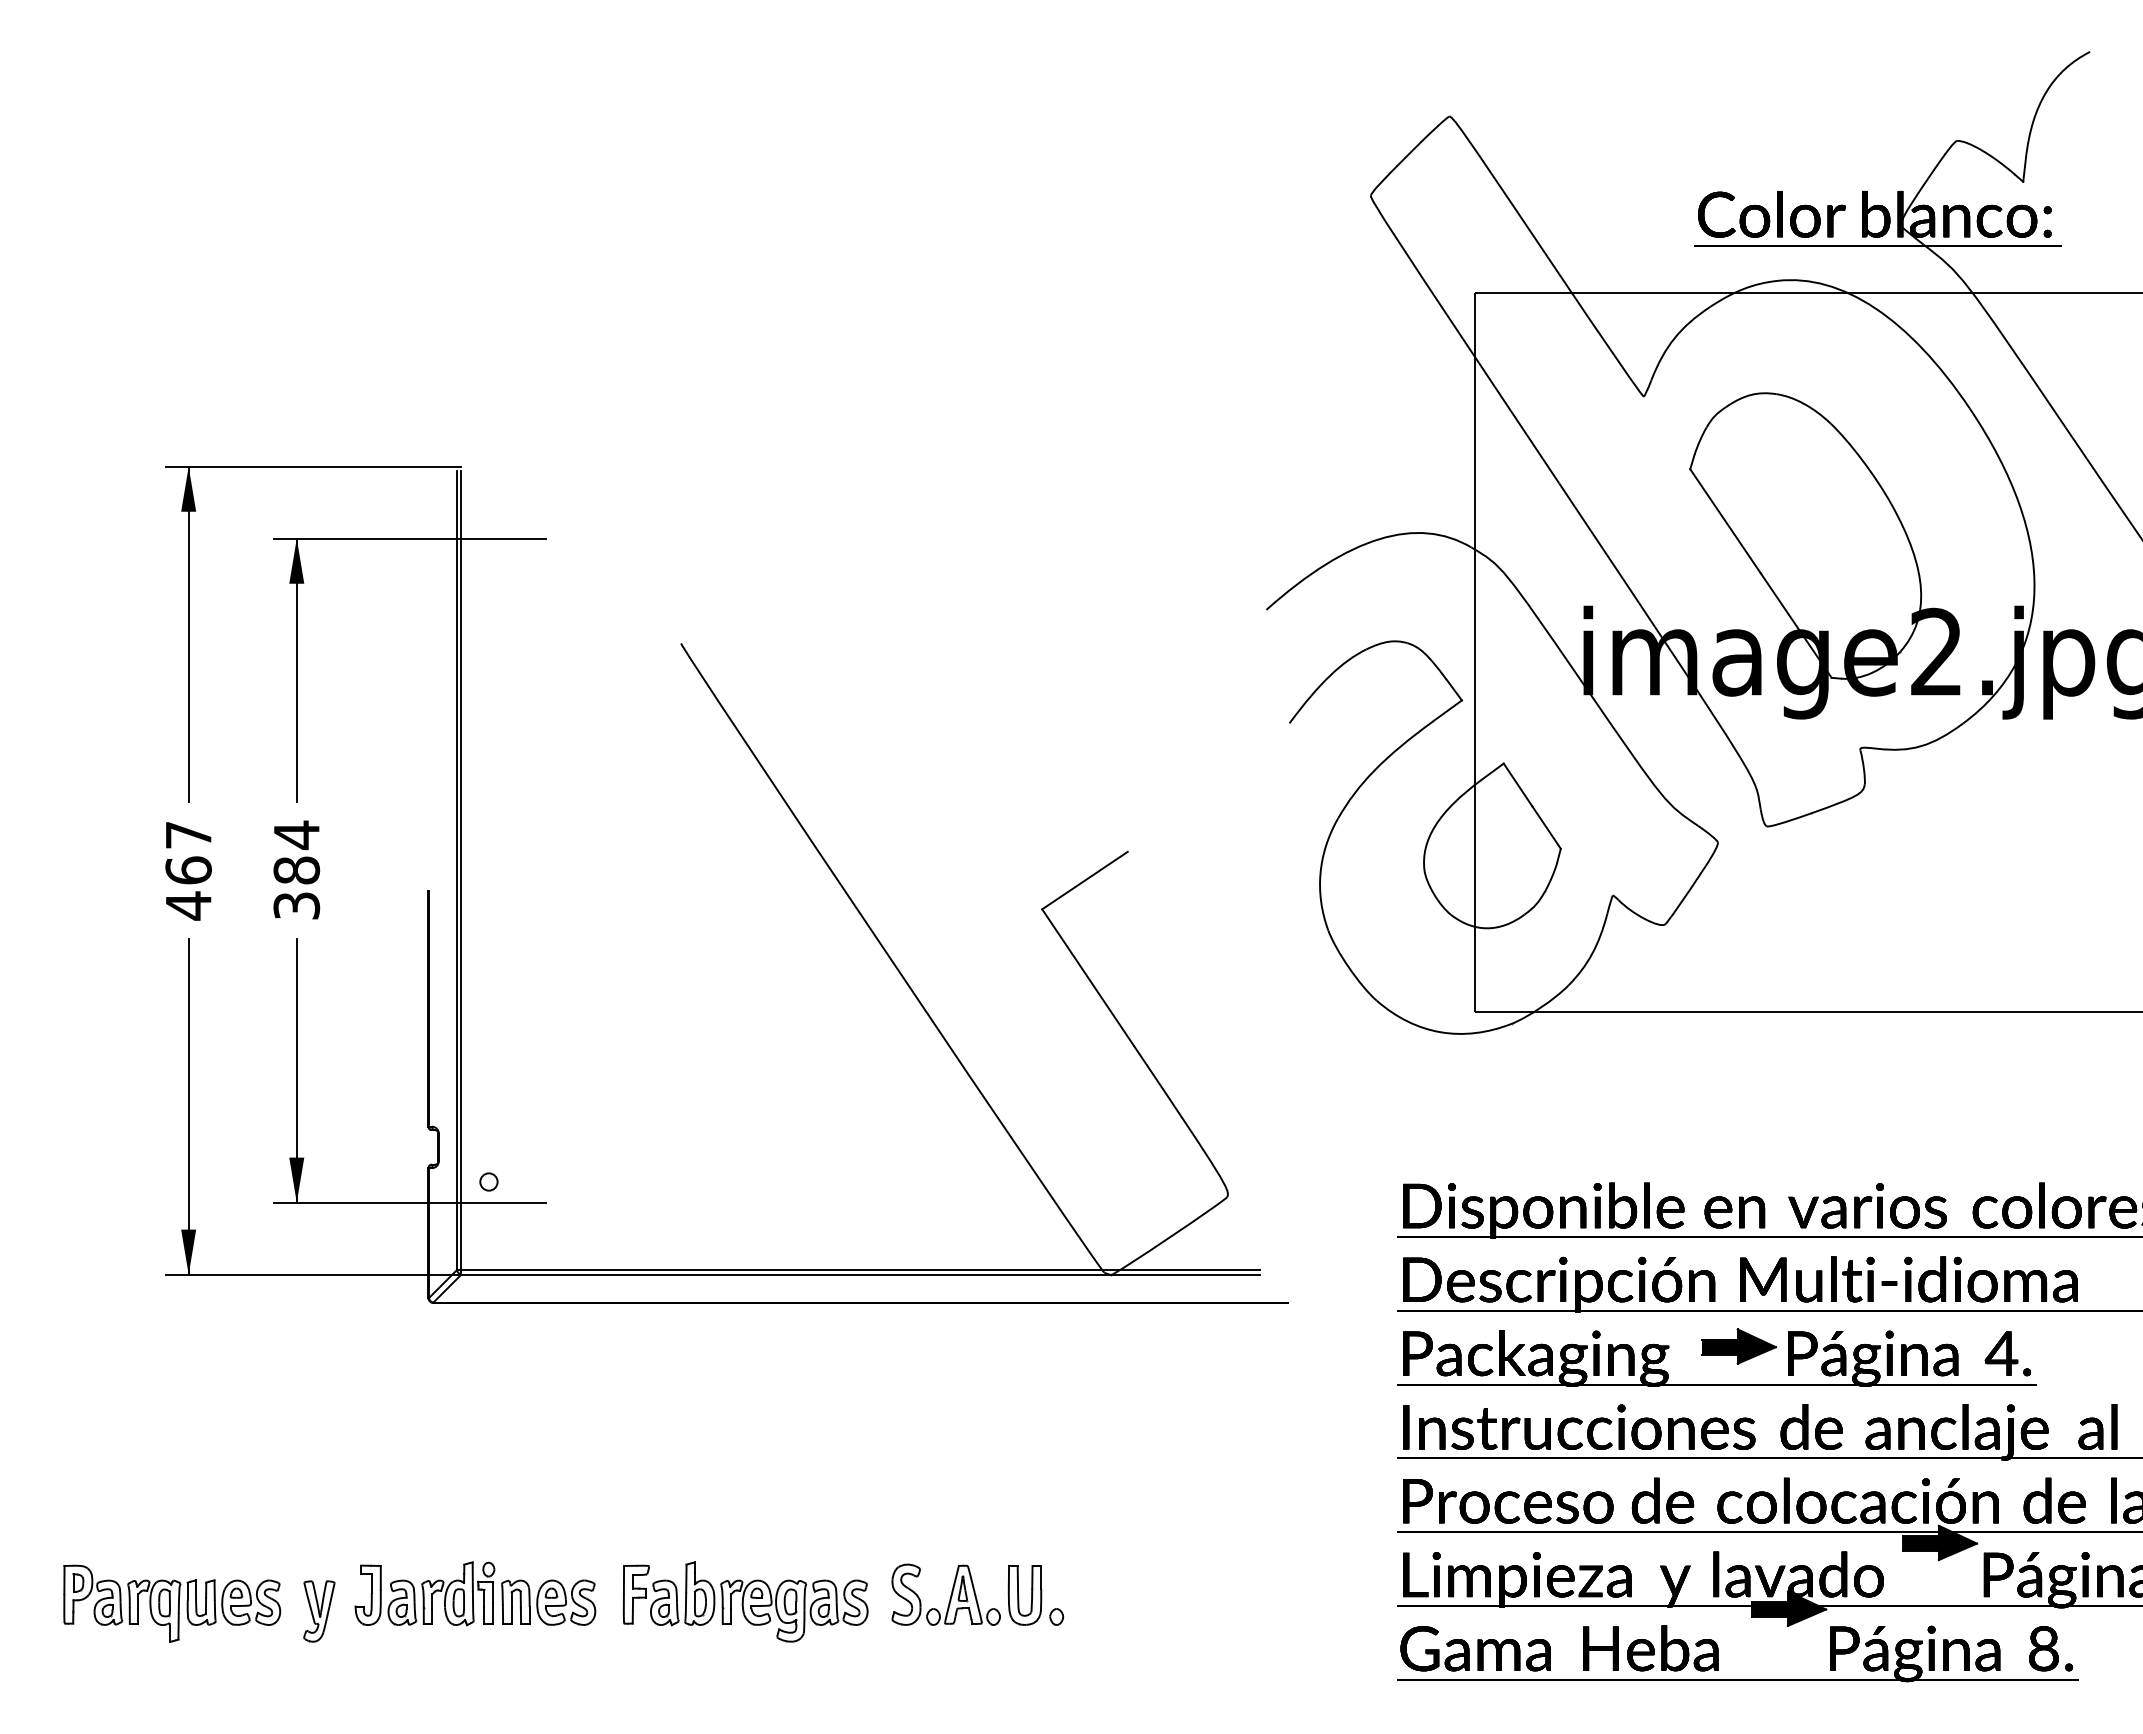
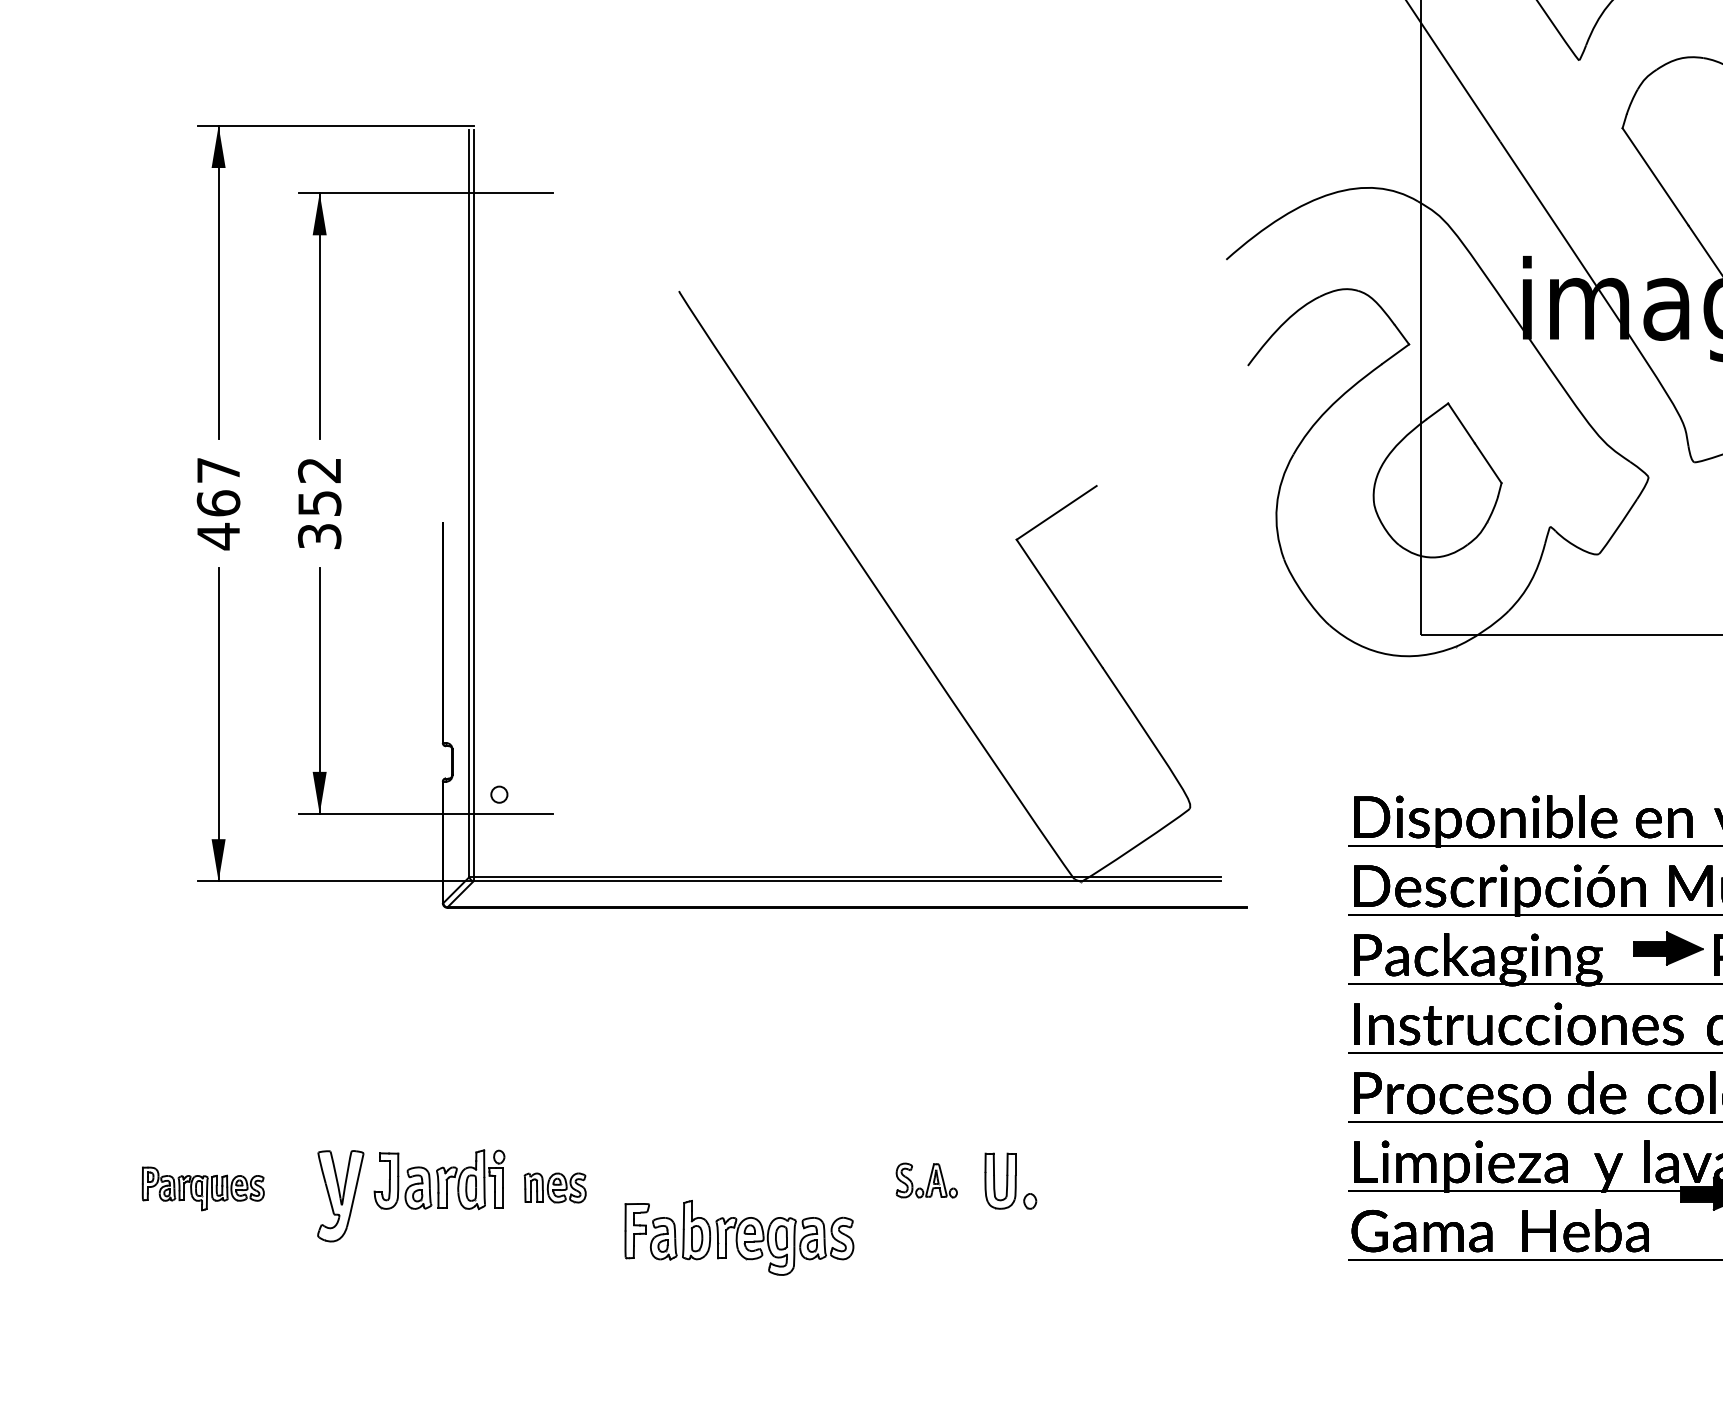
text: (296, 852) -> (319, 486), 384 -> 352
part: (945, 1594) -> (926, 1180), size x0.6
part: (745, 1601) -> (739, 1237), moved
part: (548, 1602) -> (555, 1187), size x0.7
part: (172, 1603) -> (203, 1188), size x0.6
part: (319, 1611) -> (340, 1196), size x1.6

